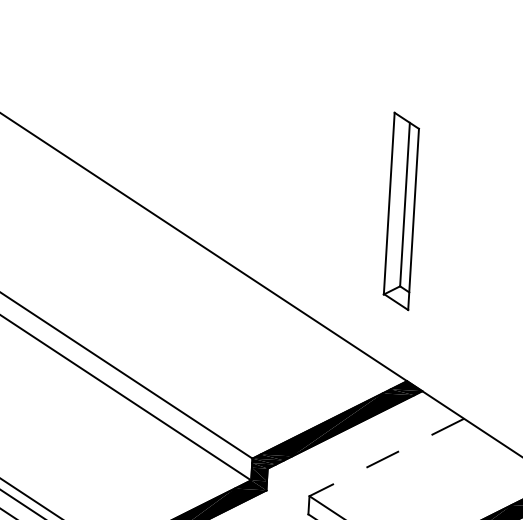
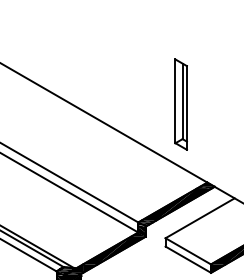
part: (400, 211) -> (180, 104), moved
line: (387, 457) -> (200, 218), dashed -> solid

